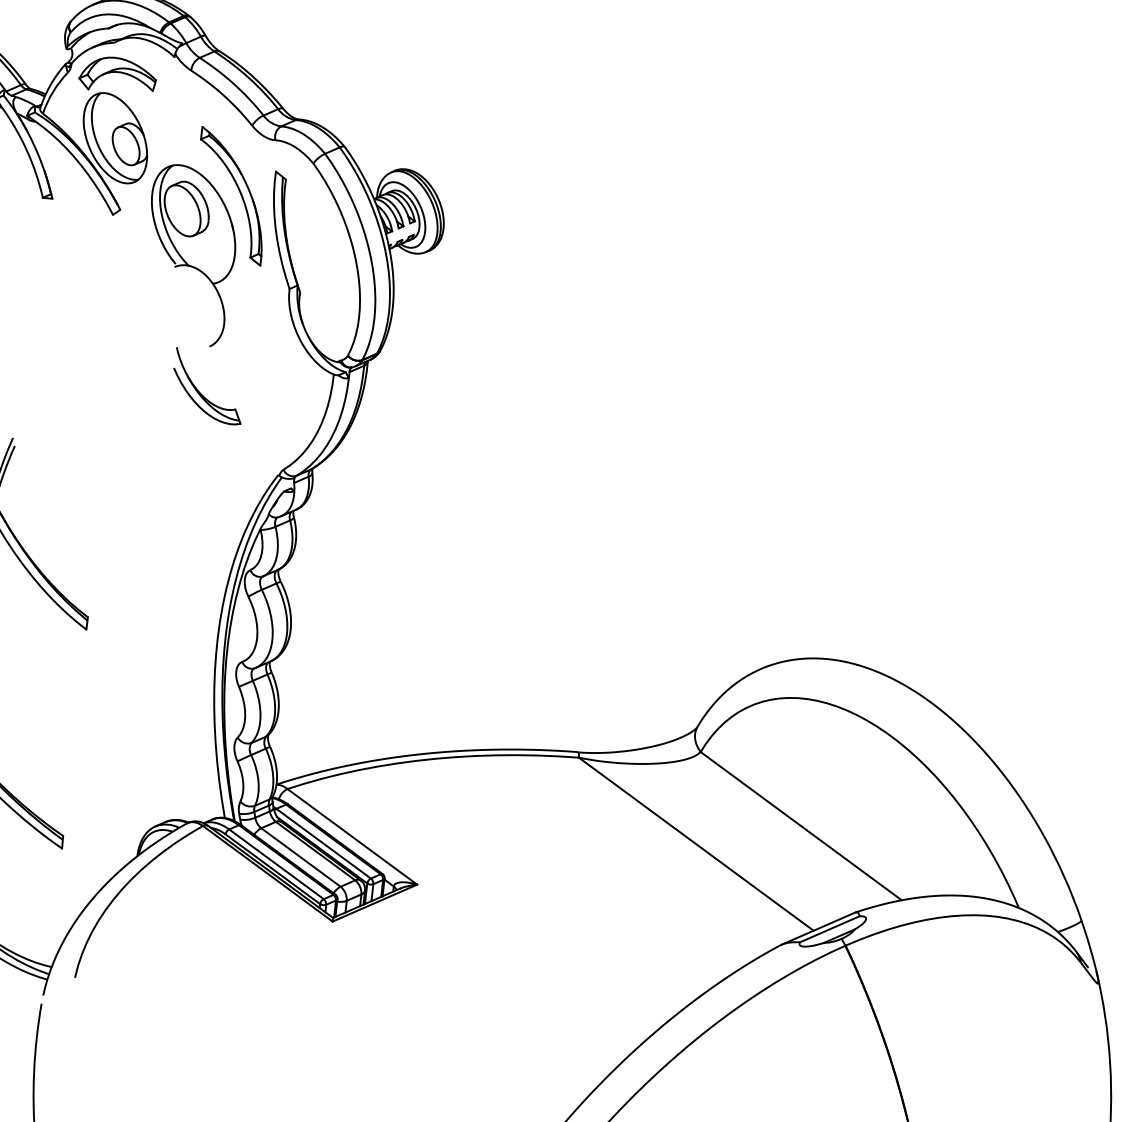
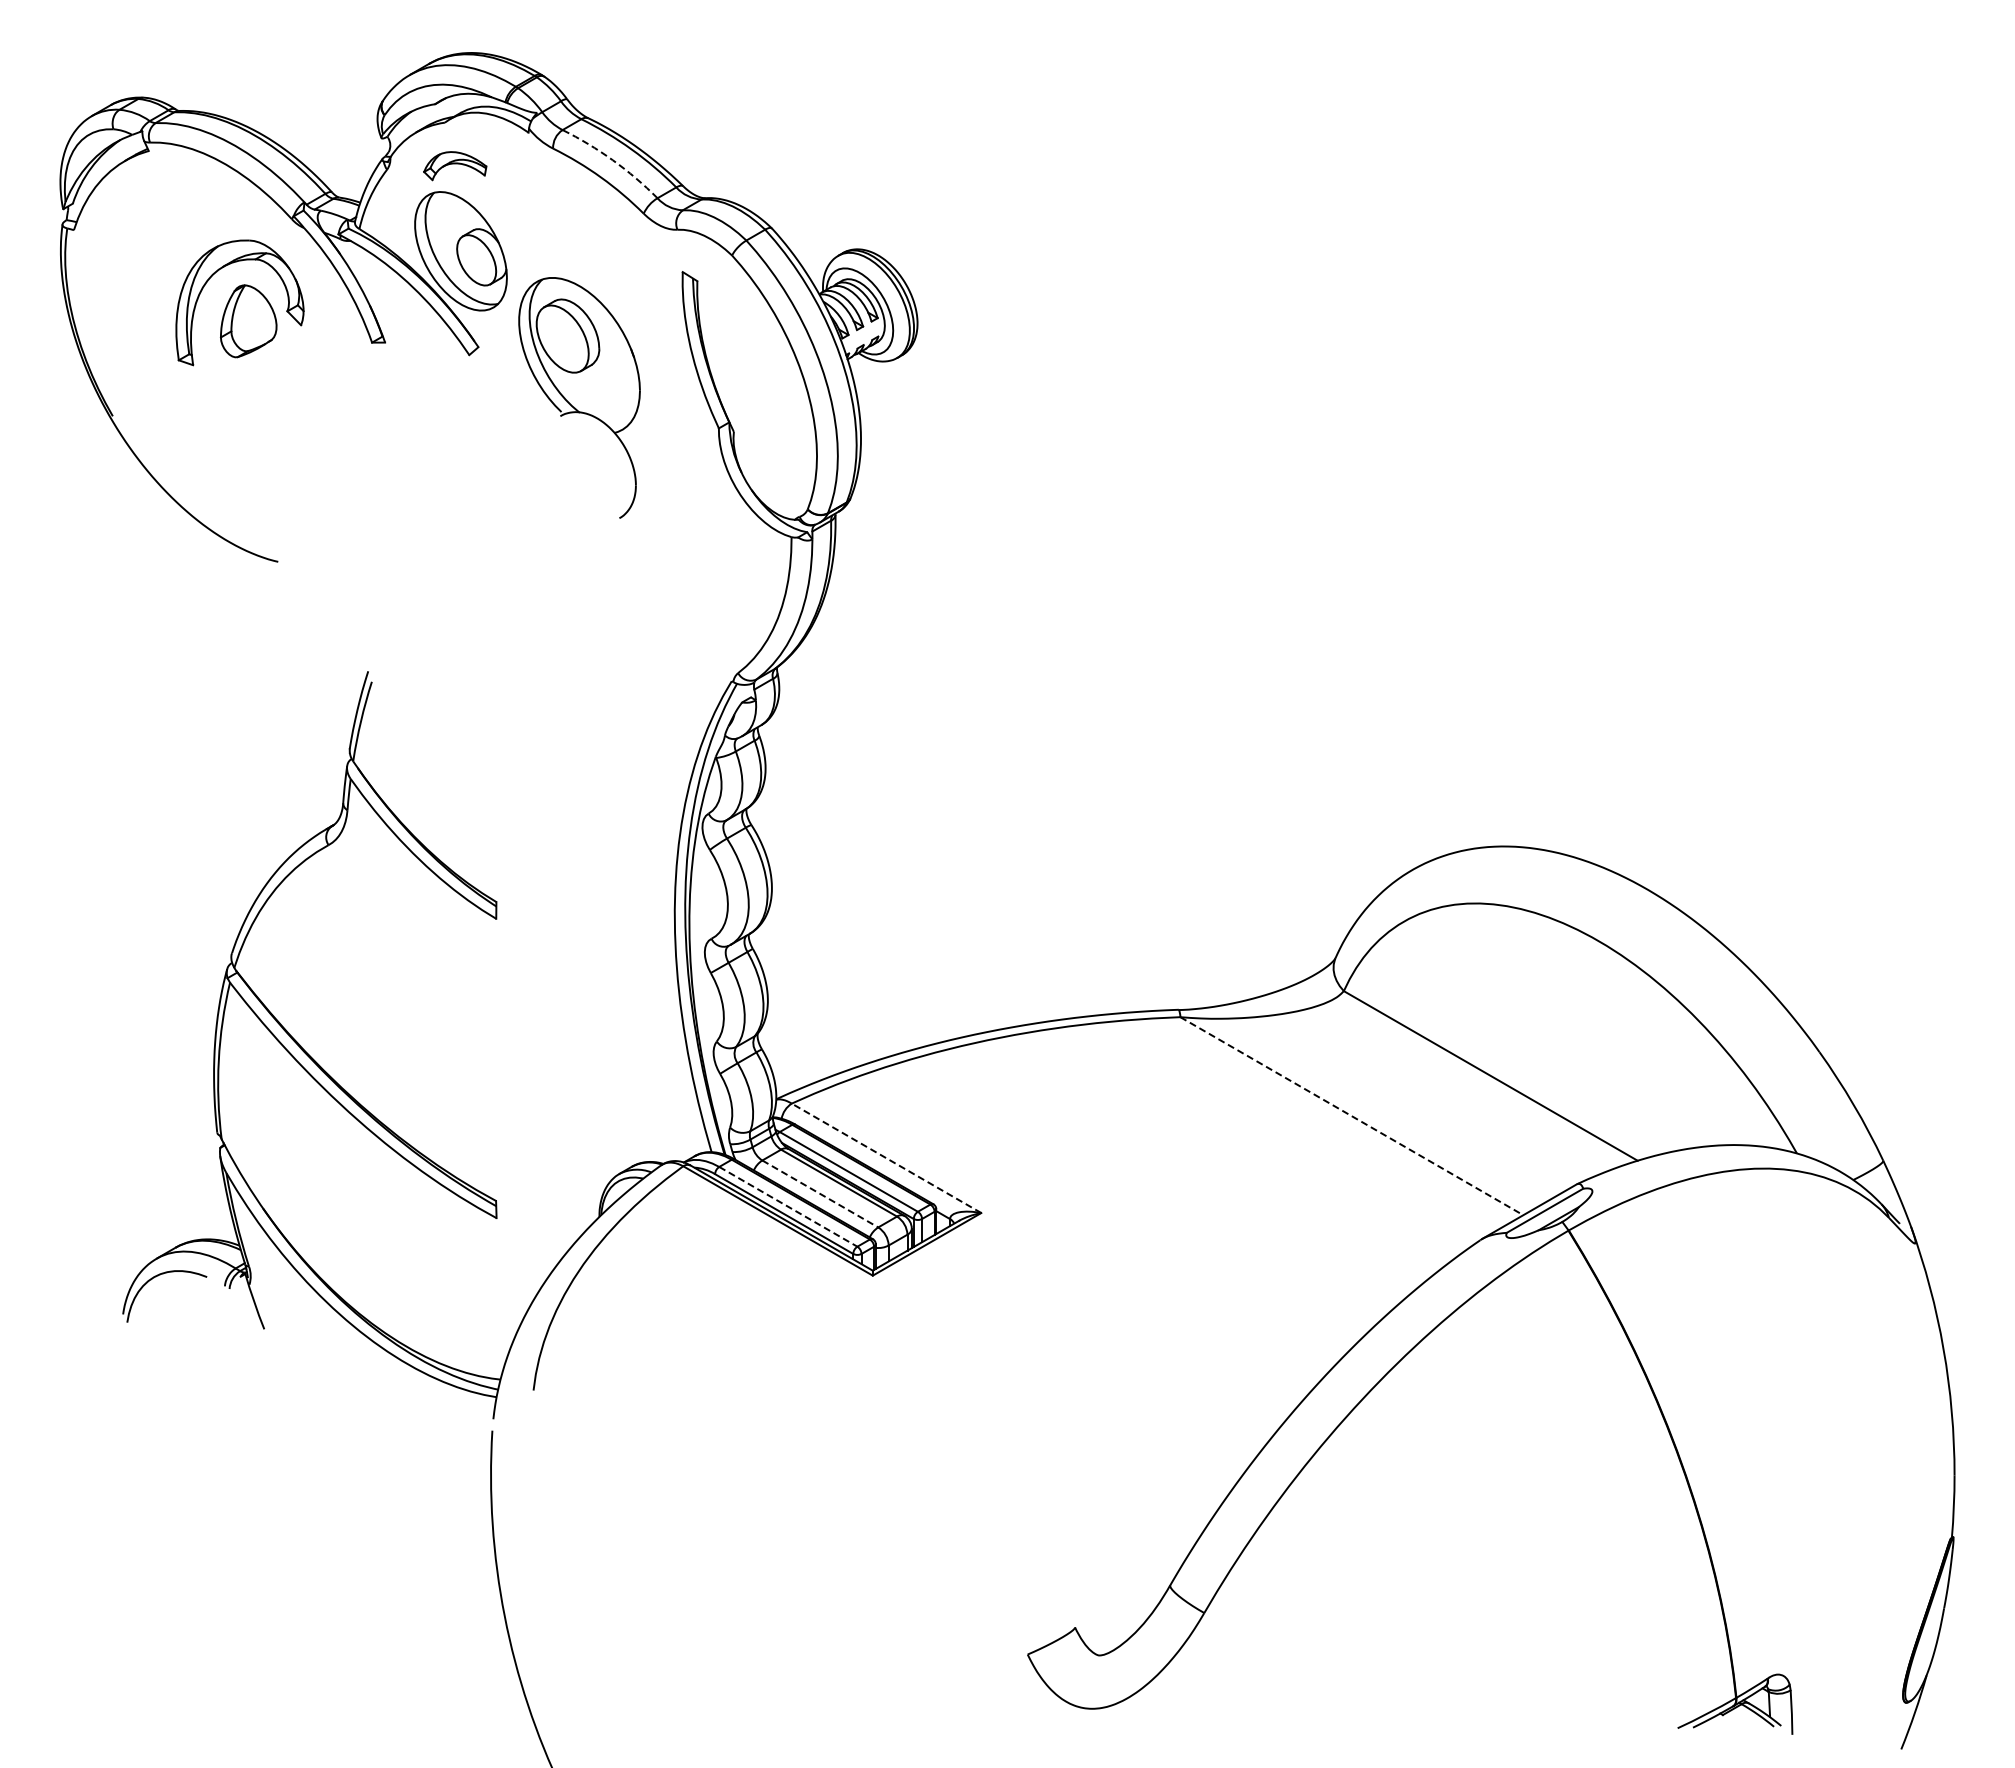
part: (118, 75) -> (455, 165), size x0.6
arc: (233, 84) -> (612, 160), solid -> dashed
part: (239, 192) -> (636, 305), removed
part: (201, 394) -> (616, 583), removed
line: (352, 836) -> (886, 1158), solid -> dashed
line: (696, 844) -> (1352, 1116), solid -> dashed
line: (301, 857) -> (820, 1193), solid -> dashed
line: (276, 864) -> (788, 1206), solid -> dashed

